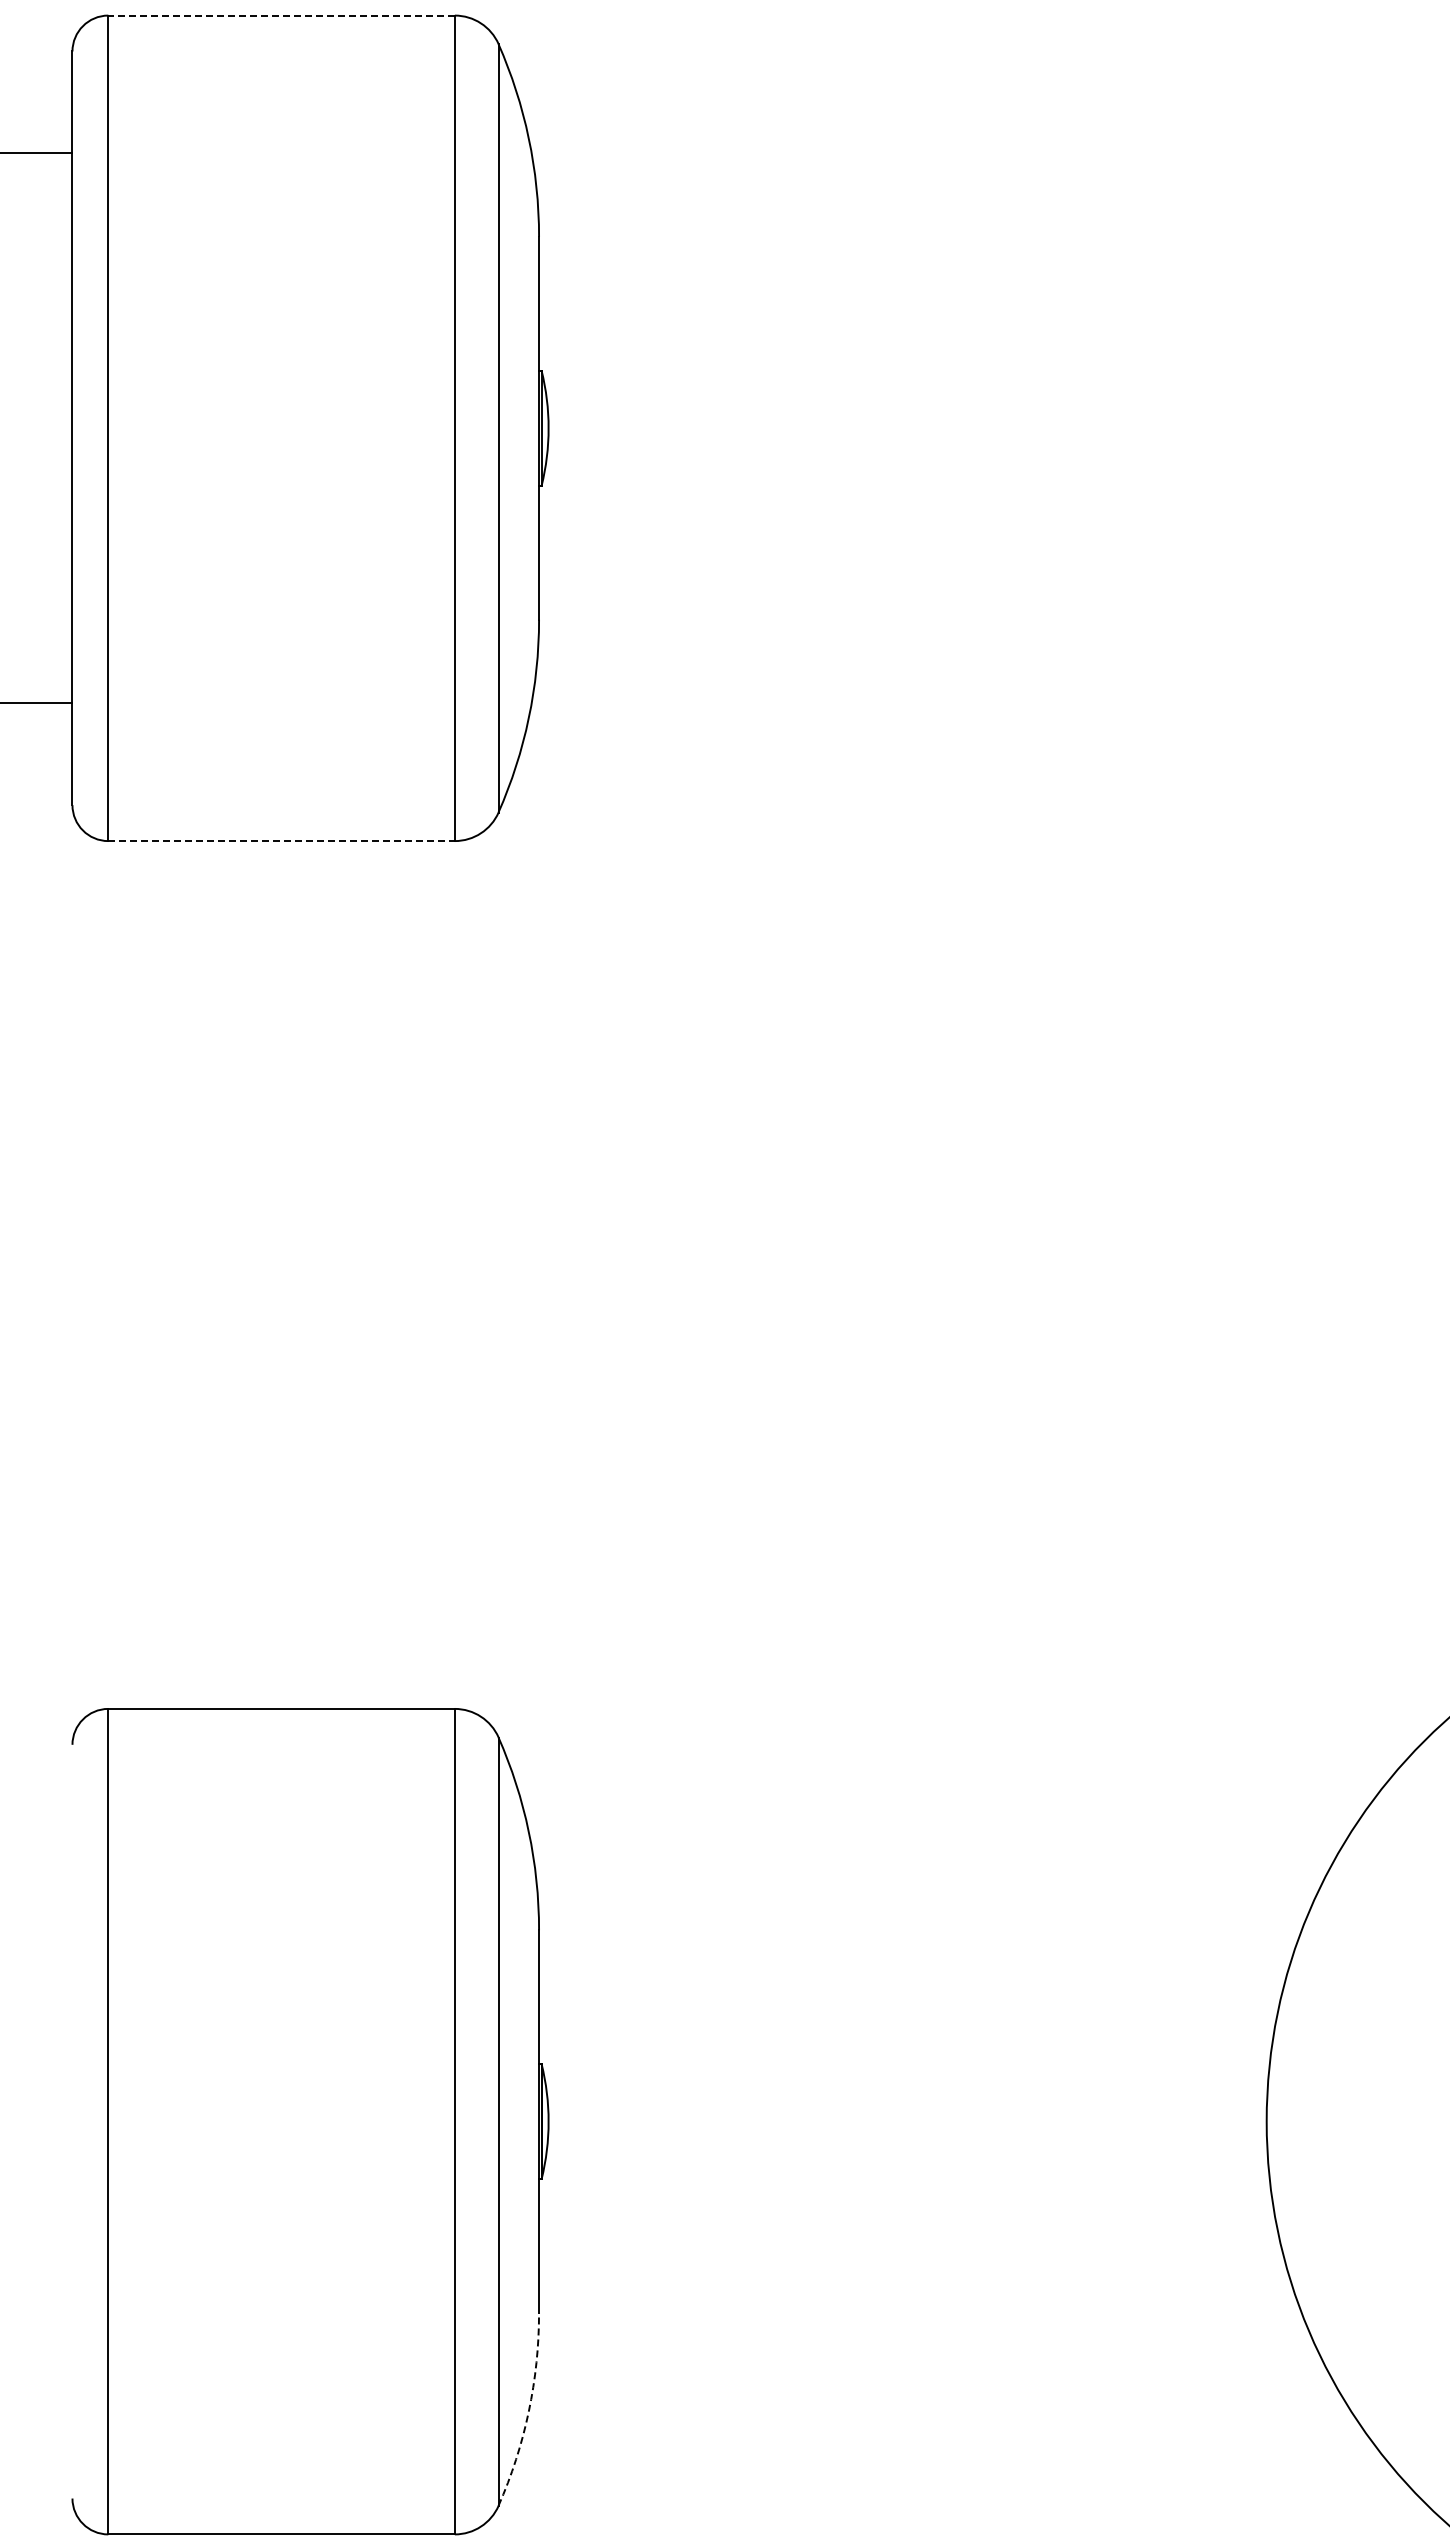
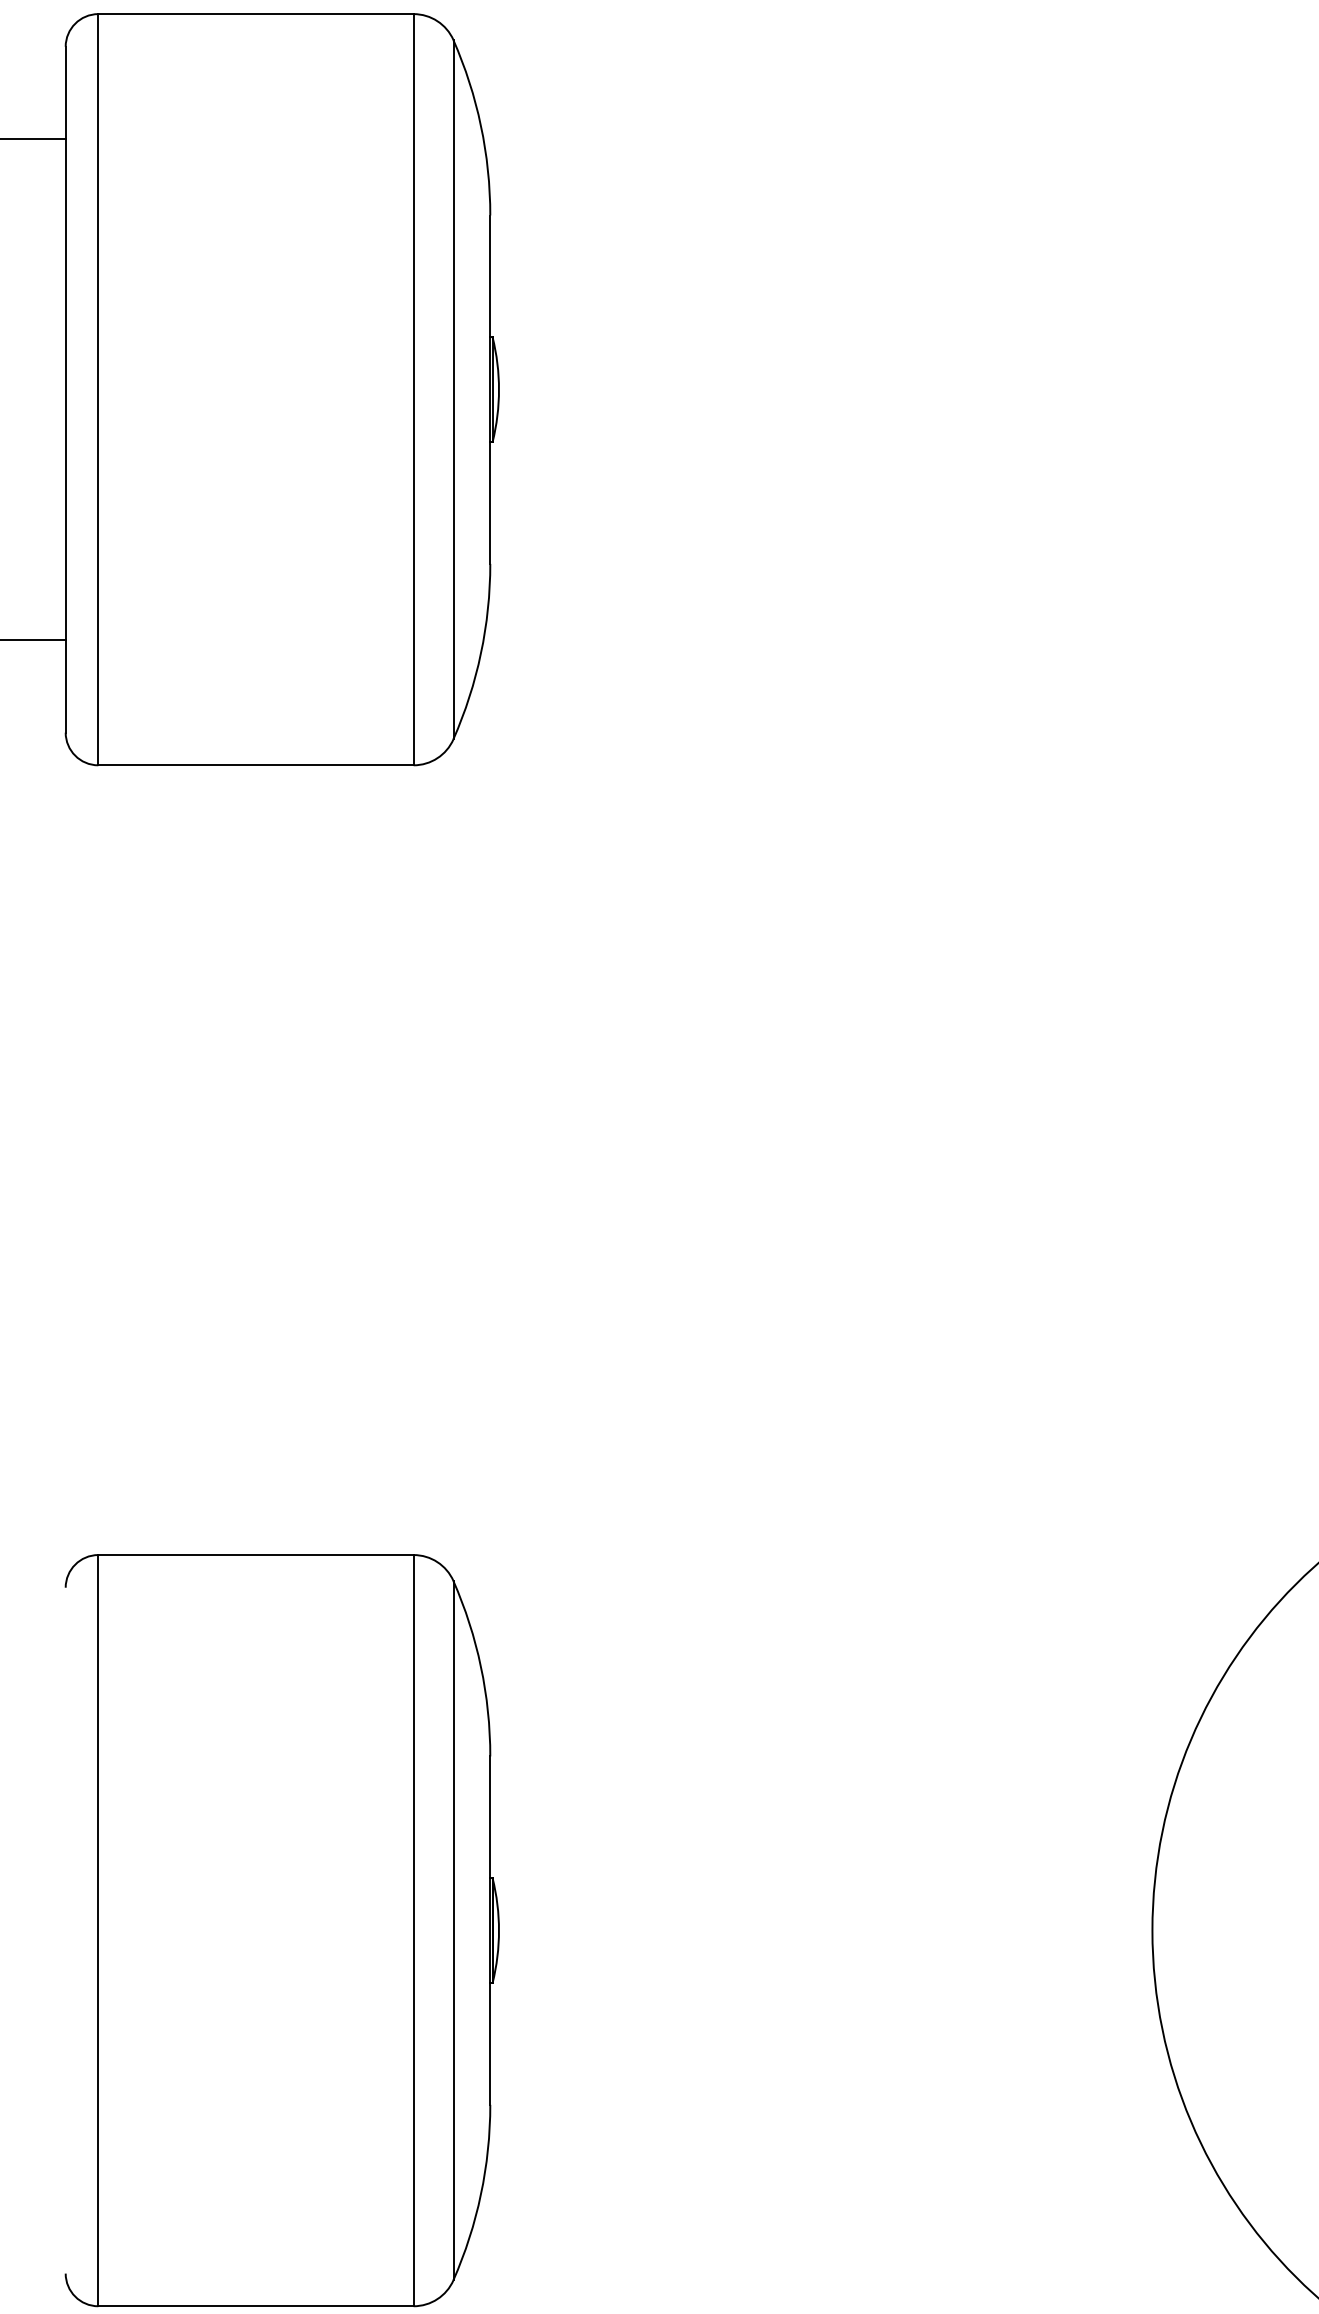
line: (281, 15) -> (255, 14), dashed -> solid
line: (282, 841) -> (256, 765), dashed -> solid
arc: (528, 2411) -> (480, 2194), dashed -> solid

